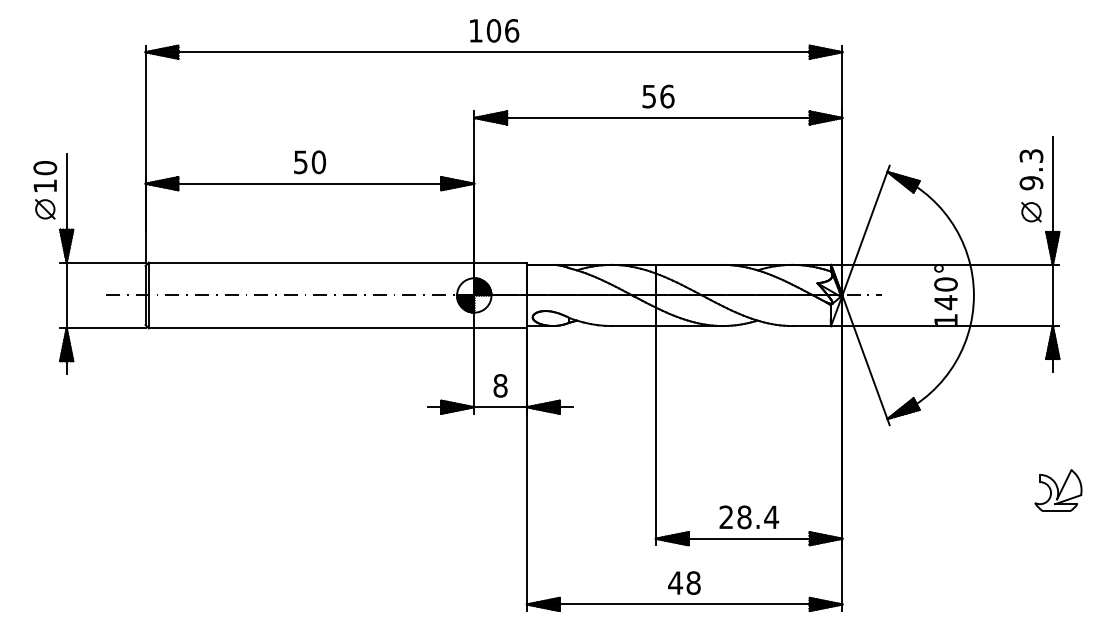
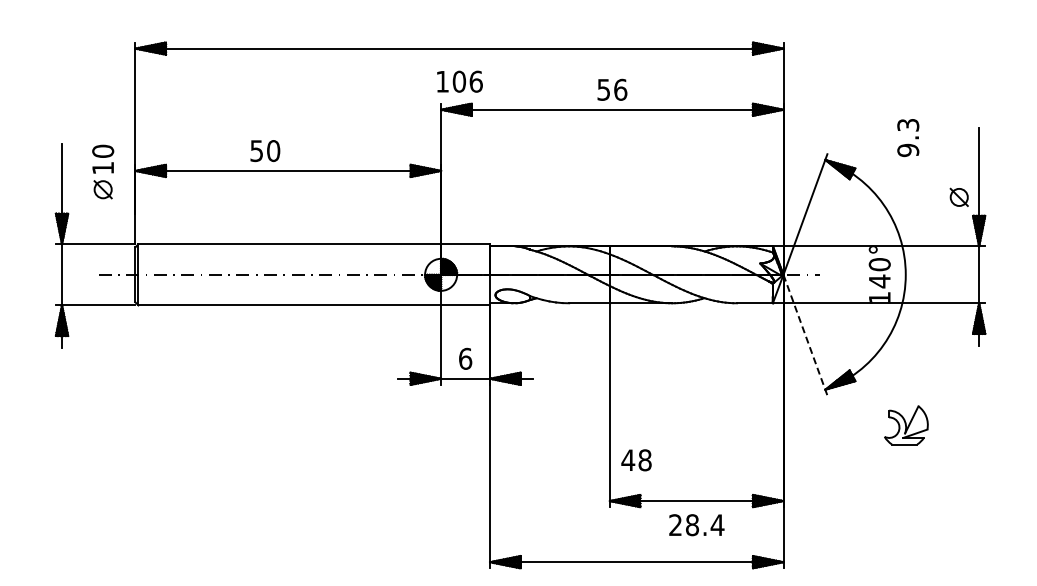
text: (494, 30) -> (459, 81), moved
text: (310, 162) -> (265, 151), moved
text: (1031, 170) -> (908, 138), moved
part: (45, 189) -> (103, 171), moved
line: (866, 360) -> (805, 335), solid -> dashed
text: (500, 385) -> (465, 358), 8 -> 6
part: (1058, 490) -> (906, 425), moved
text: (748, 517) -> (696, 525), moved
text: (684, 583) -> (636, 460), moved

